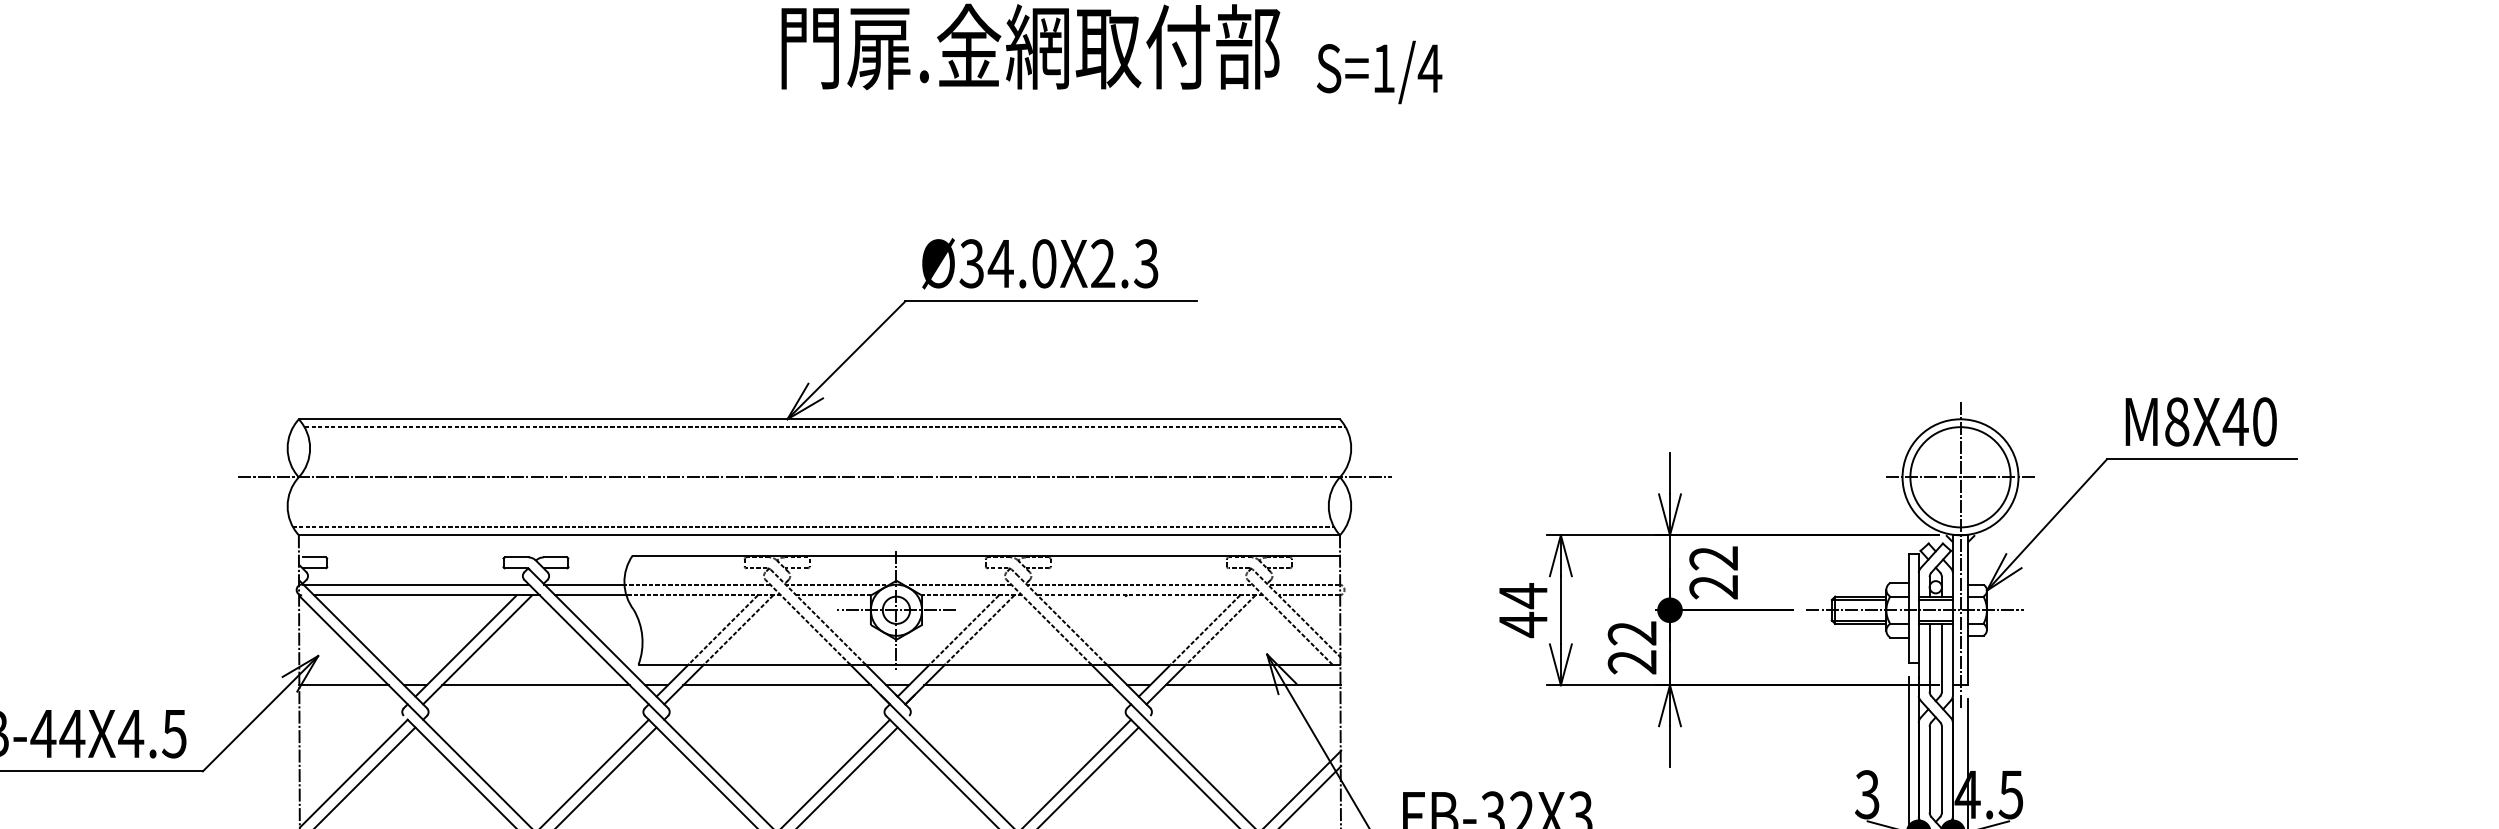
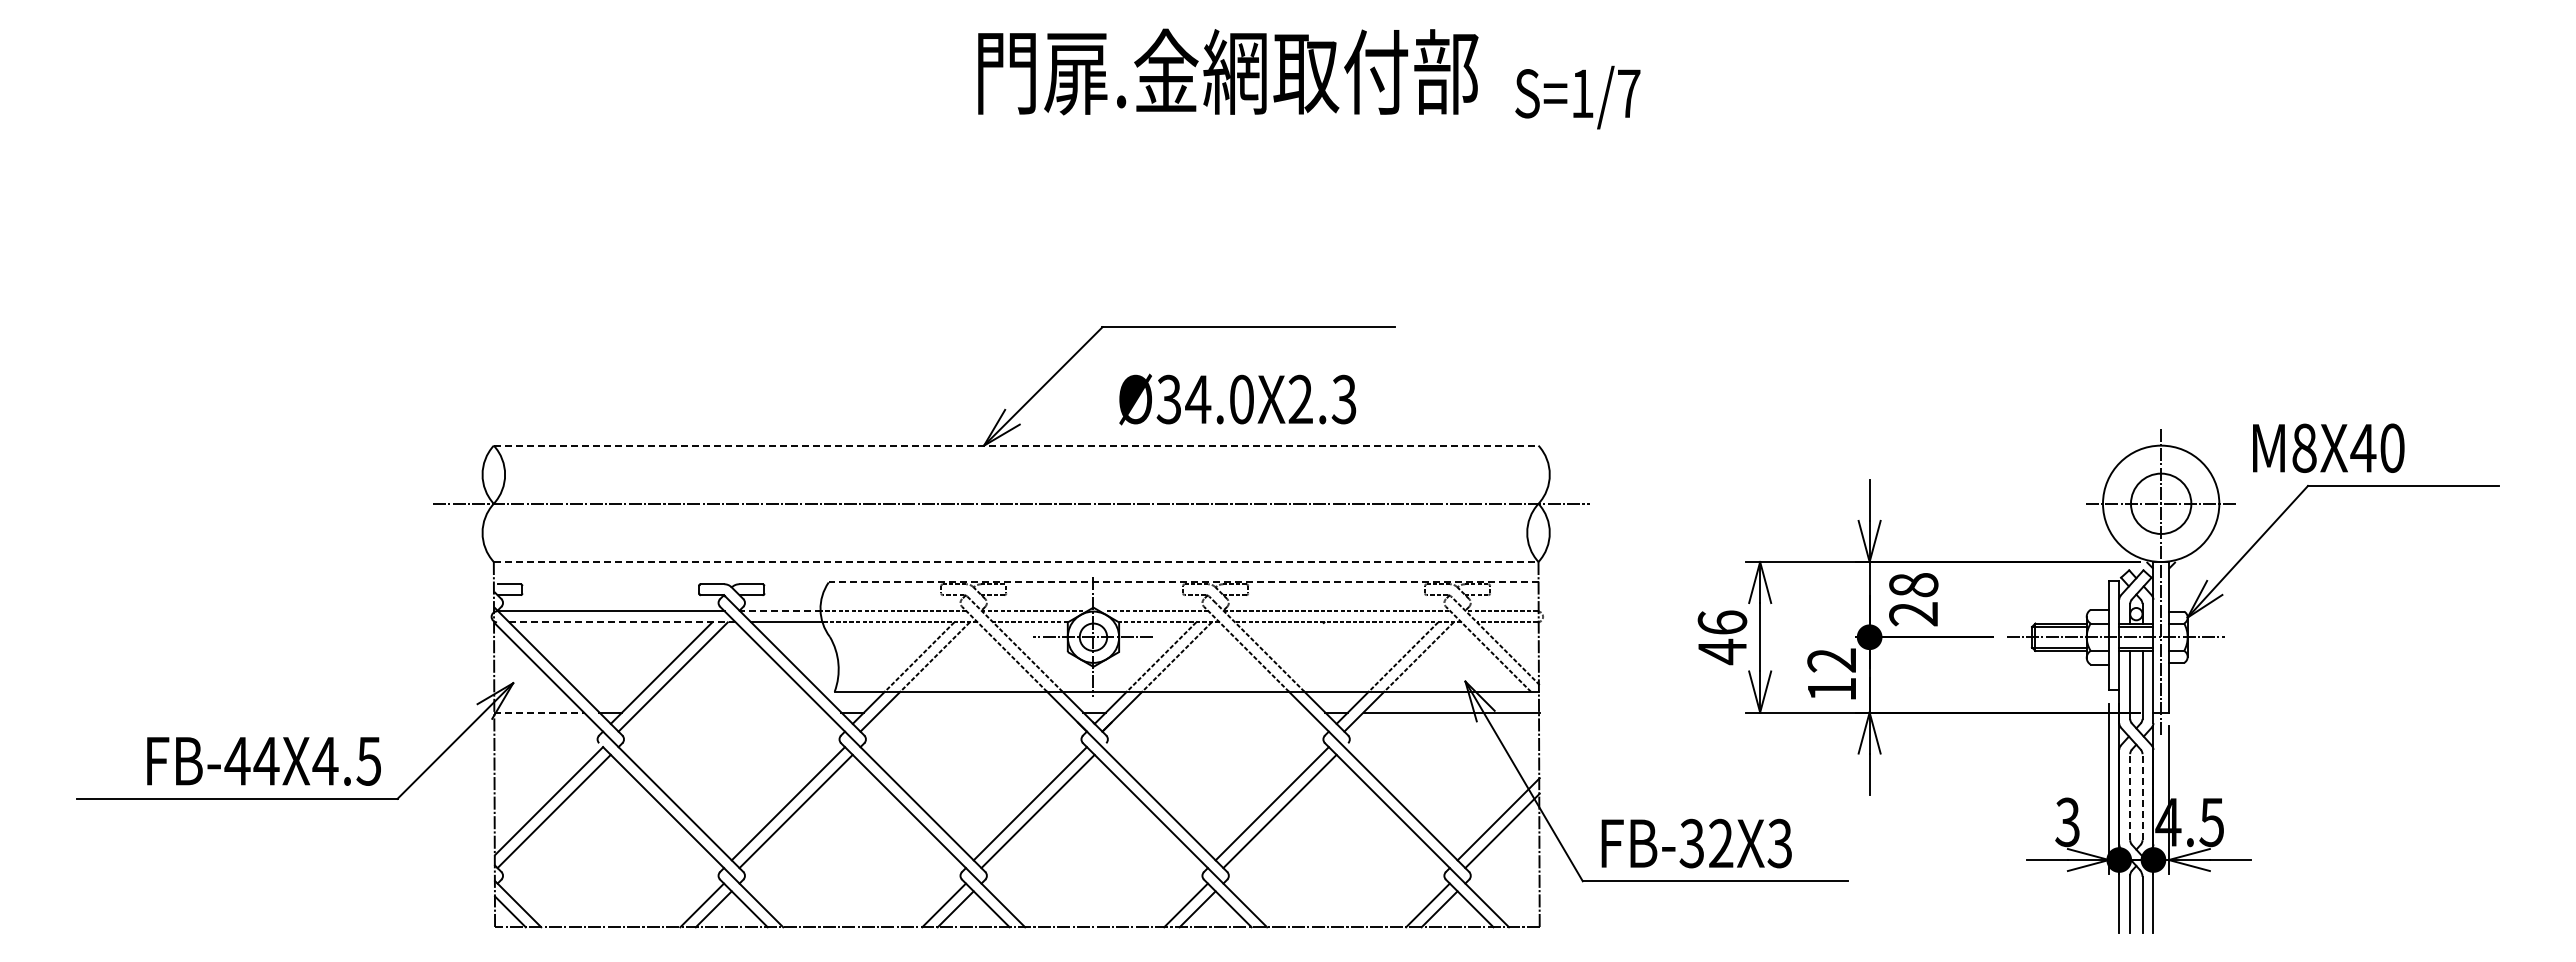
text: (1429, 68) -> (1628, 93), S=1/4 -> S=1/7
text: (1040, 263) -> (1237, 399), moved
line: (819, 419) -> (1016, 445), solid -> dashed
text: (2201, 421) -> (2328, 447), moved
line: (825, 427) -> (1022, 453), removed
circle: (1959, 476) -> (2160, 503), size x0.6
line: (812, 527) -> (1009, 554), removed
line: (819, 534) -> (1016, 561), solid -> dashed
line: (986, 555) -> (1183, 582), solid -> dashed
text: (1713, 558) -> (1913, 585), 22 -> 28
line: (584, 584) -> (780, 611), solid -> dashed
line: (426, 595) -> (621, 622), solid -> dashed
text: (1523, 595) -> (1722, 622), 44 -> 46
text: (1631, 662) -> (1831, 689), 22 -> 12
line: (344, 685) -> (539, 712), solid -> dashed
line: (535, 685) -> (731, 712), removed
line: (776, 685) -> (973, 712), removed
line: (1018, 685) -> (1215, 712), removed
line: (1929, 768) -> (2130, 796), solid -> dashed
line: (1941, 768) -> (2142, 796), solid -> dashed

